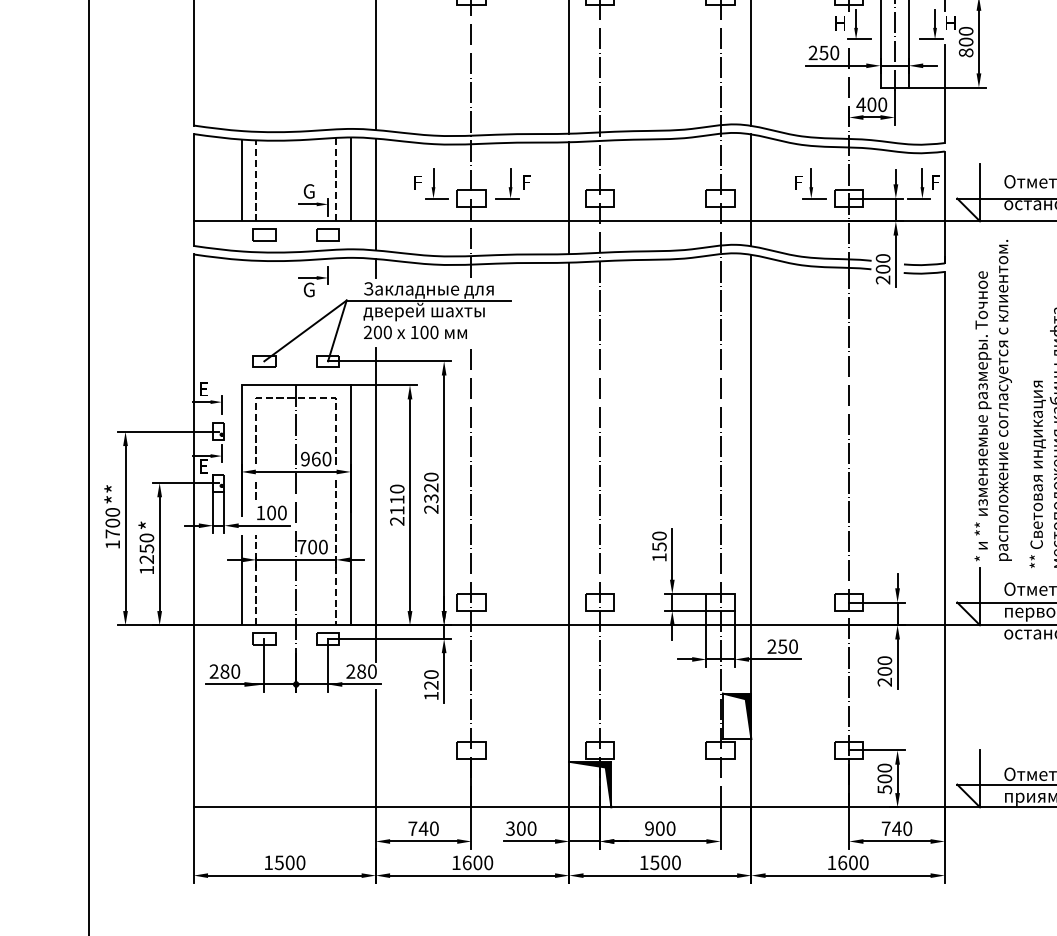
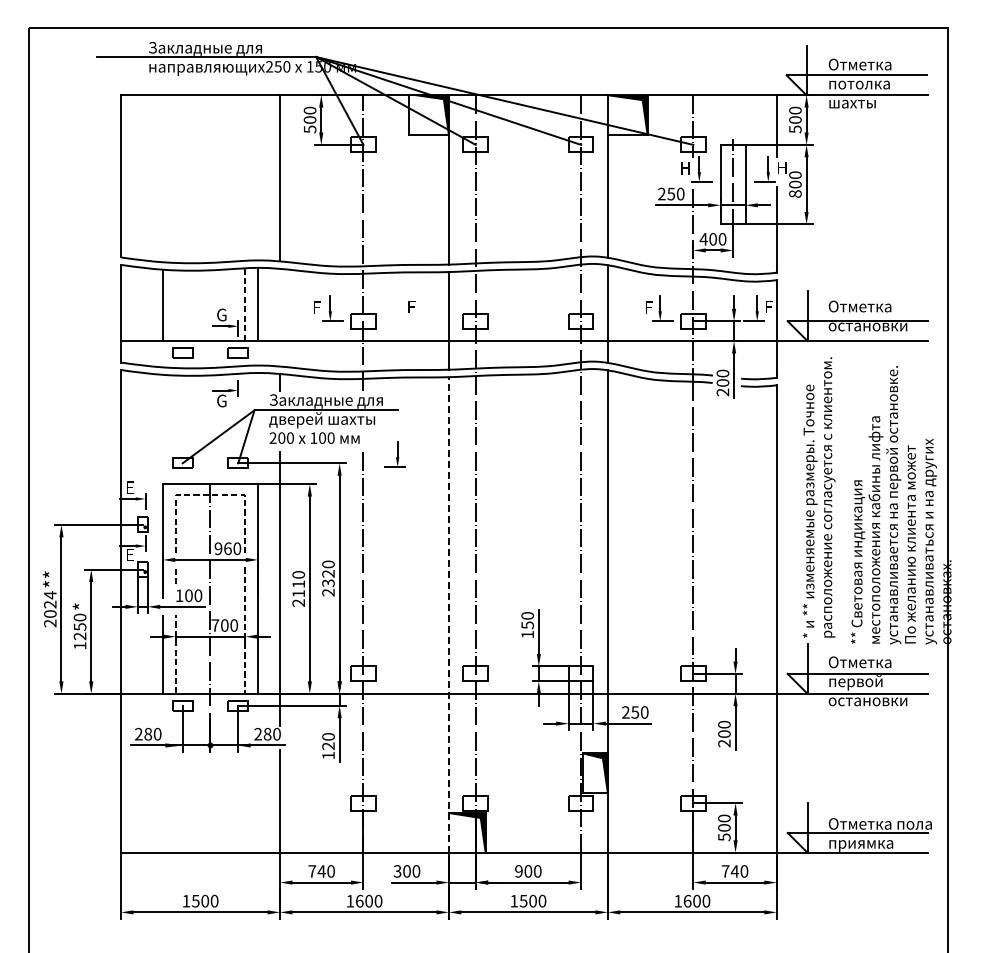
line: (256, 180) -> (175, 305), removed
part: (506, 183) -> (394, 454), moved
line: (376, 194) -> (280, 317), removed
text: (112, 528) -> (50, 609), 1700 -> 2024
line: (568, 534) -> (448, 614), solid -> dashed

